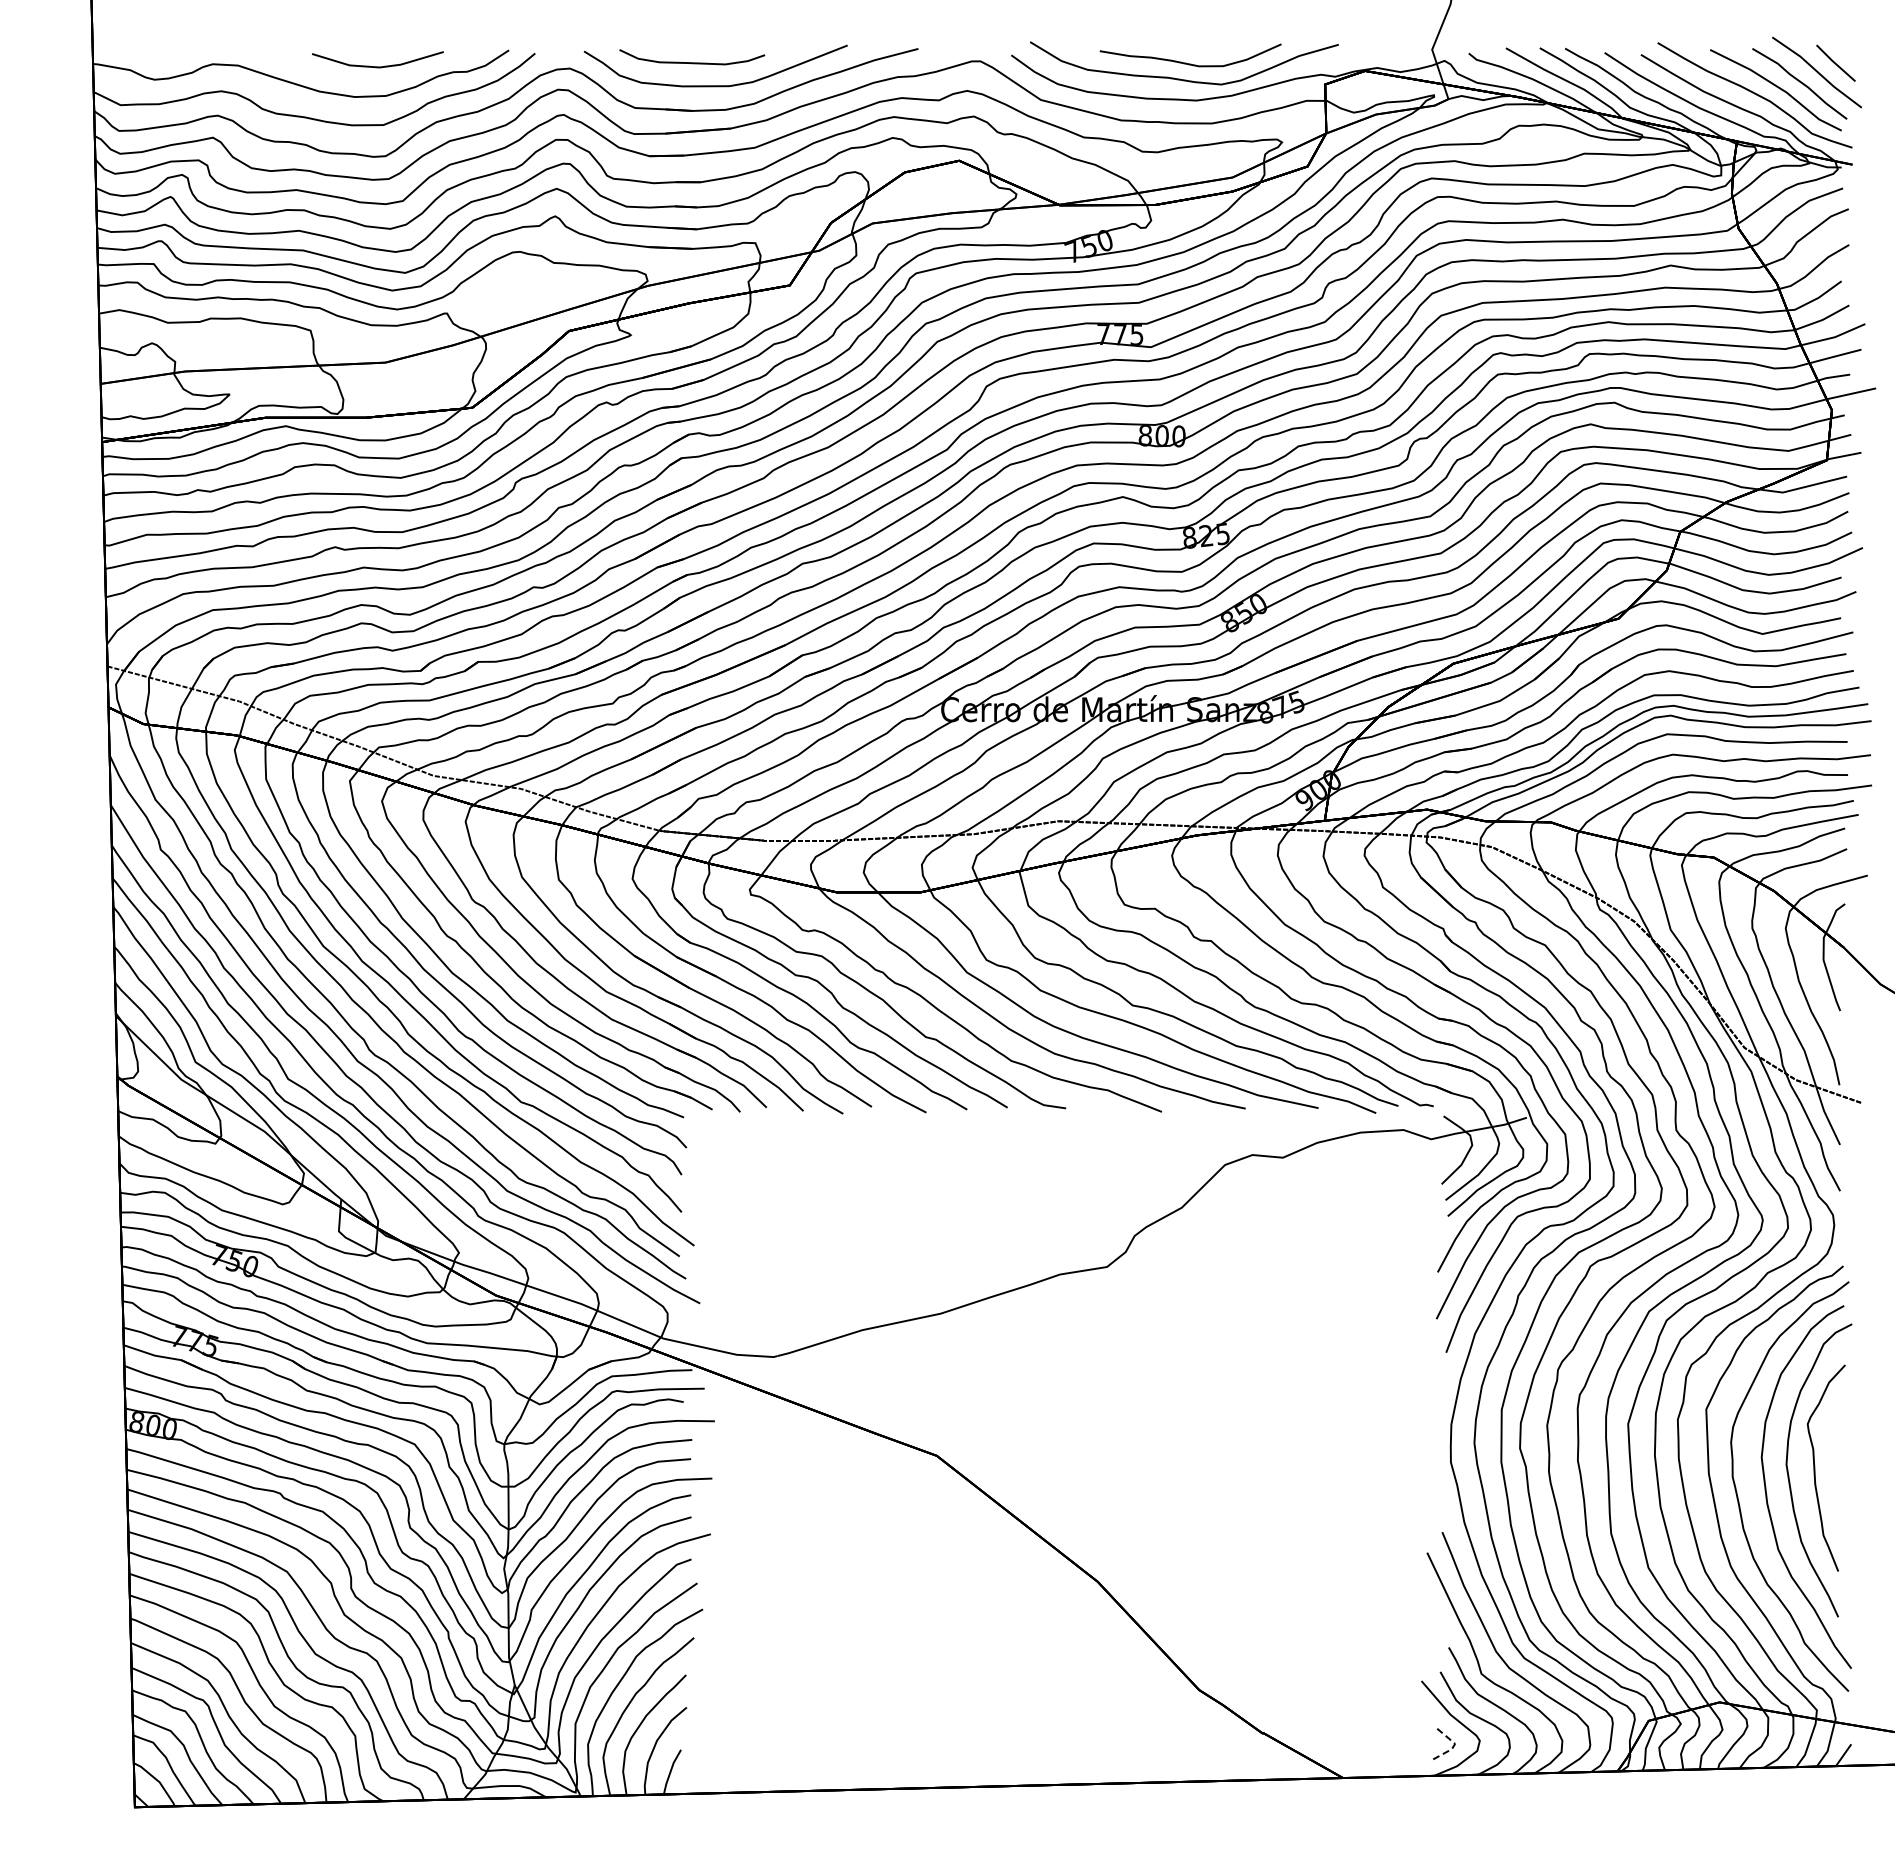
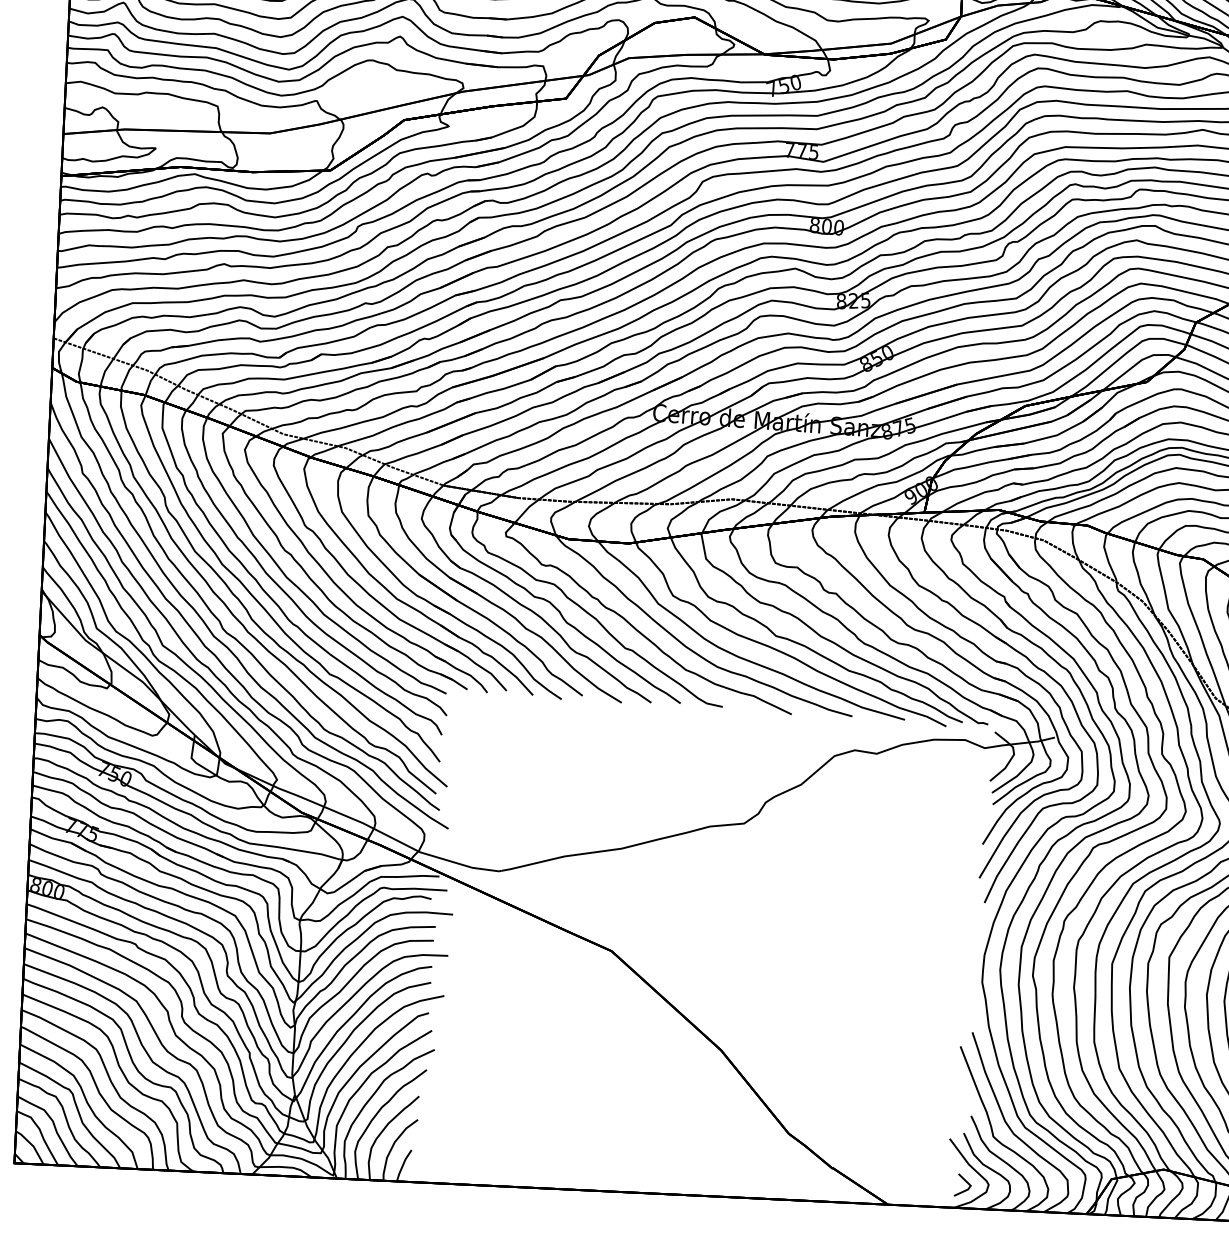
line: (1453, 1746) -> (969, 1187), dashed -> solid

